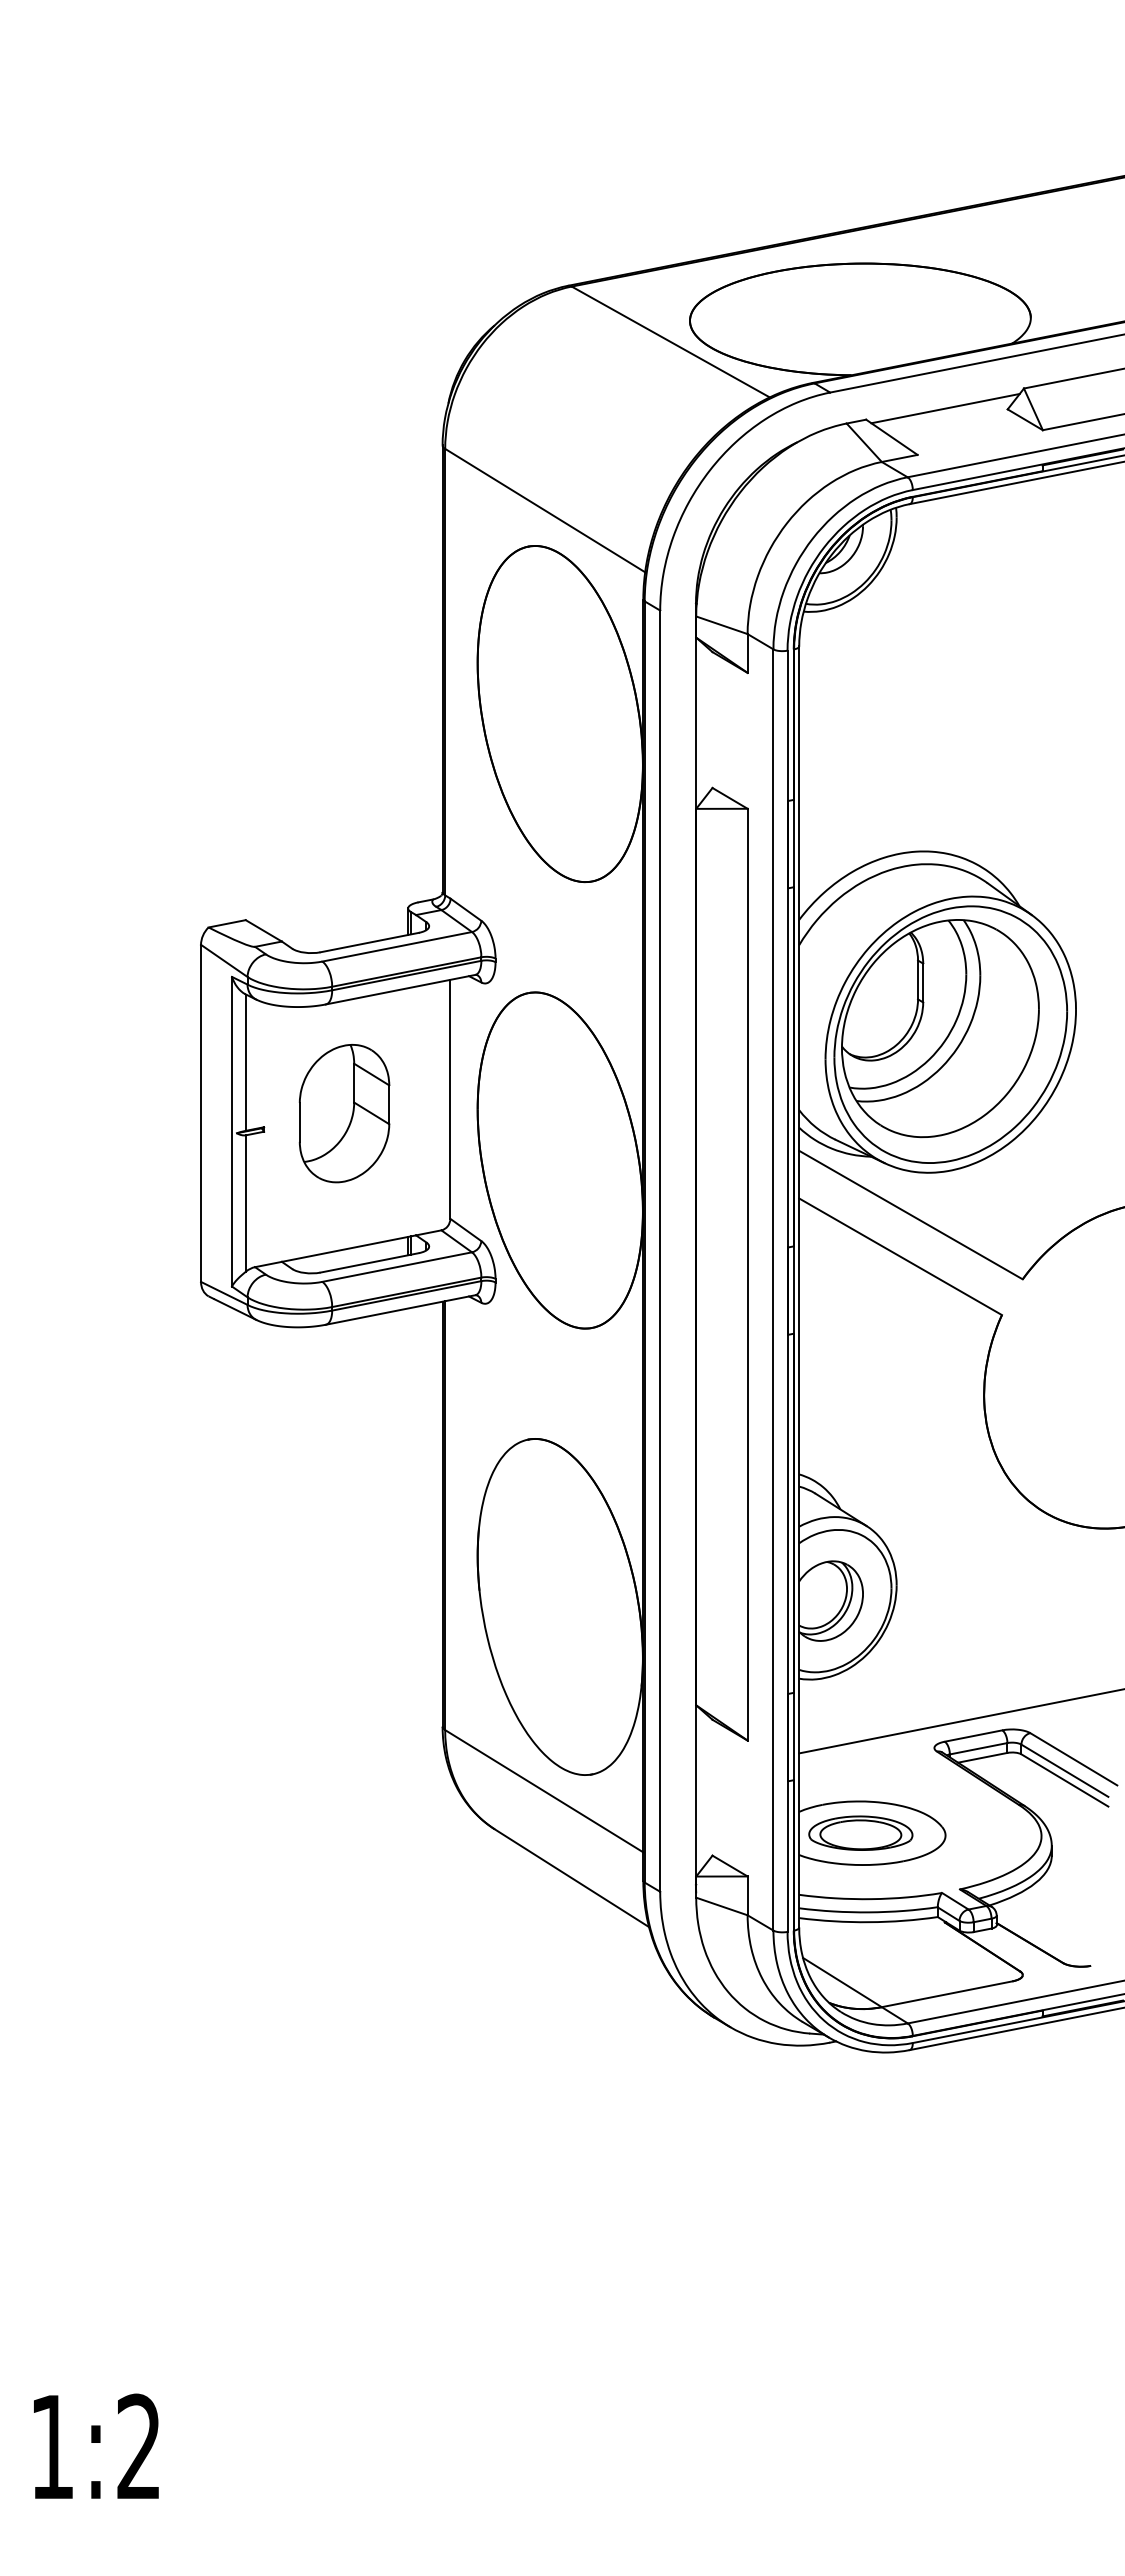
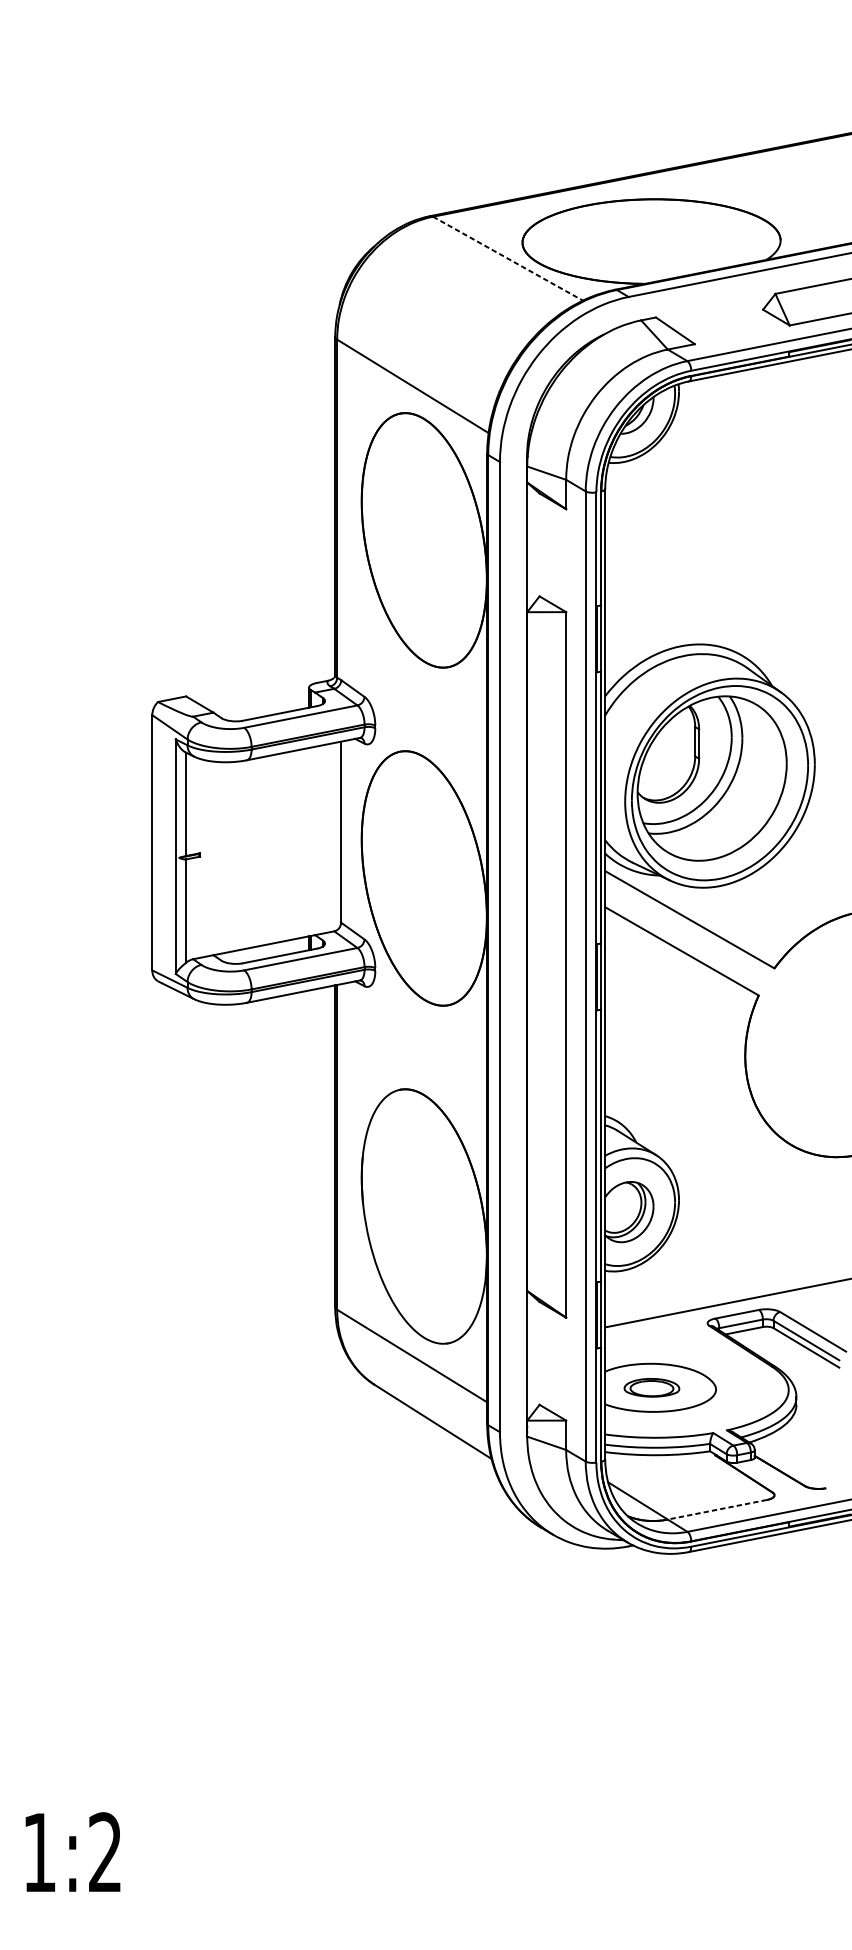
line: (671, 342) -> (508, 259), solid -> dashed
line: (945, 408) -> (716, 309), removed
part: (344, 1113) -> (260, 842), removed
part: (860, 1832) -> (651, 1387), size x0.7
line: (947, 1994) -> (717, 1509), solid -> dashed

